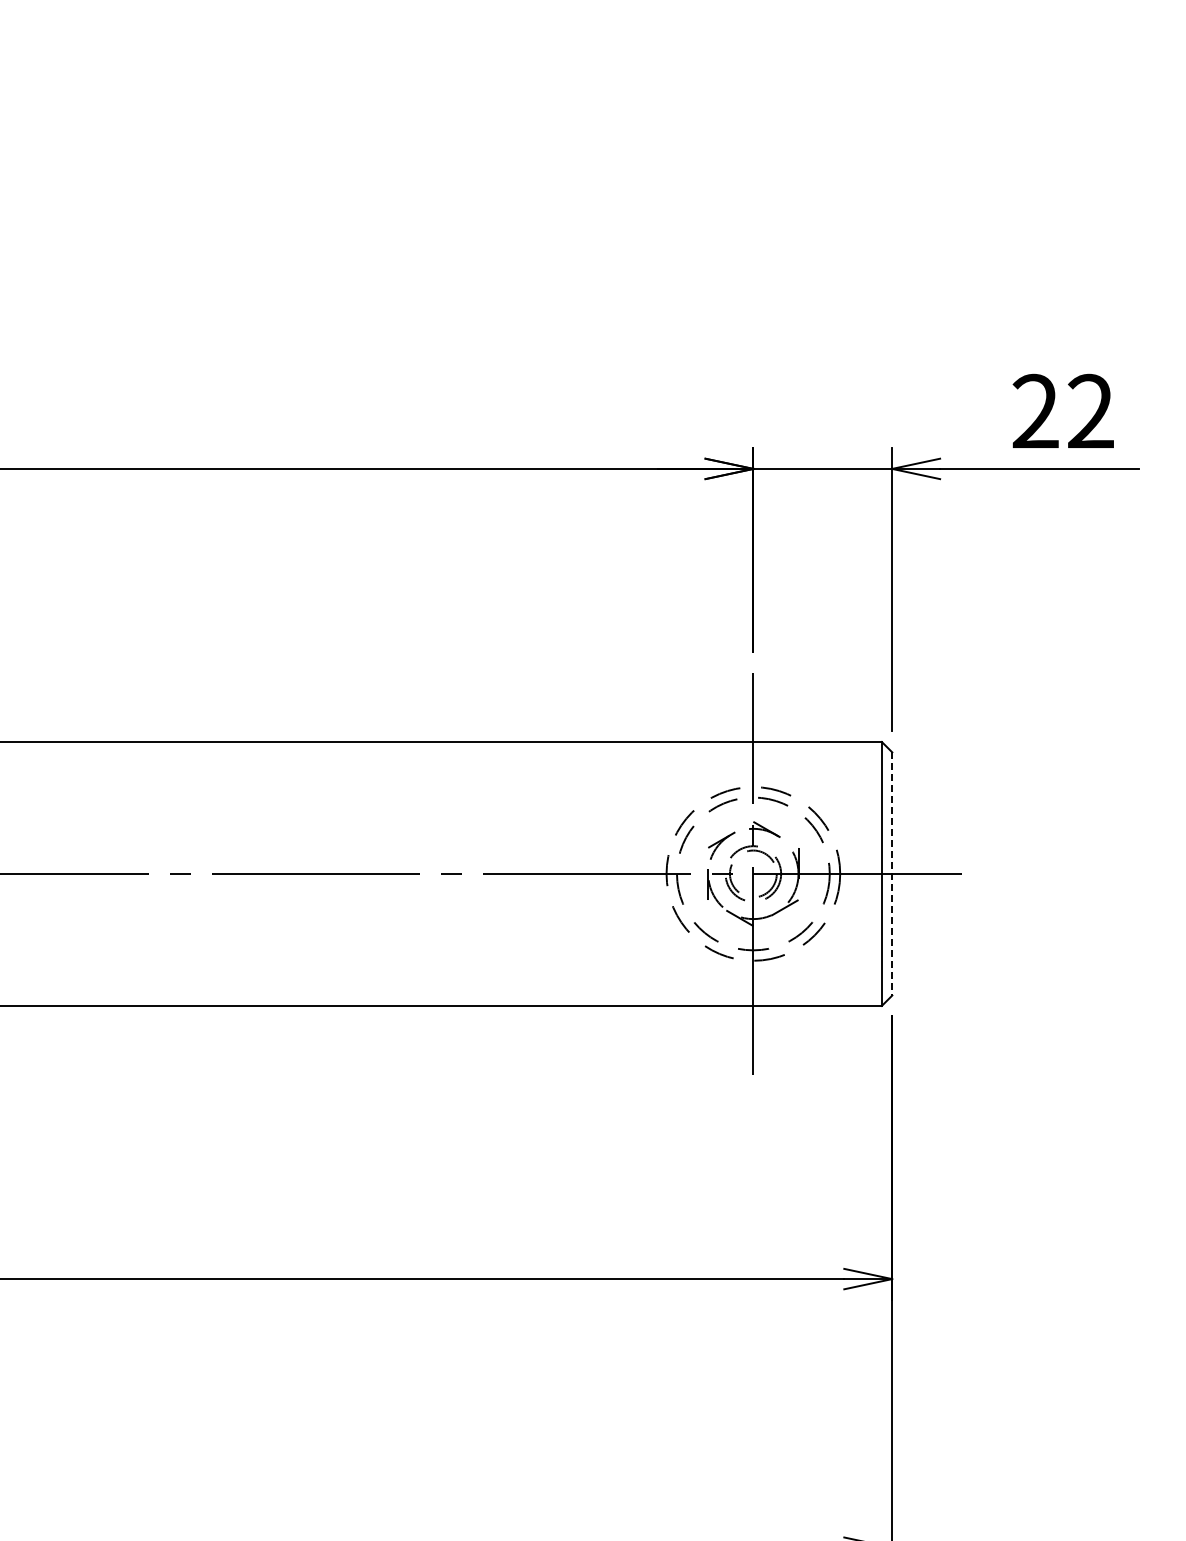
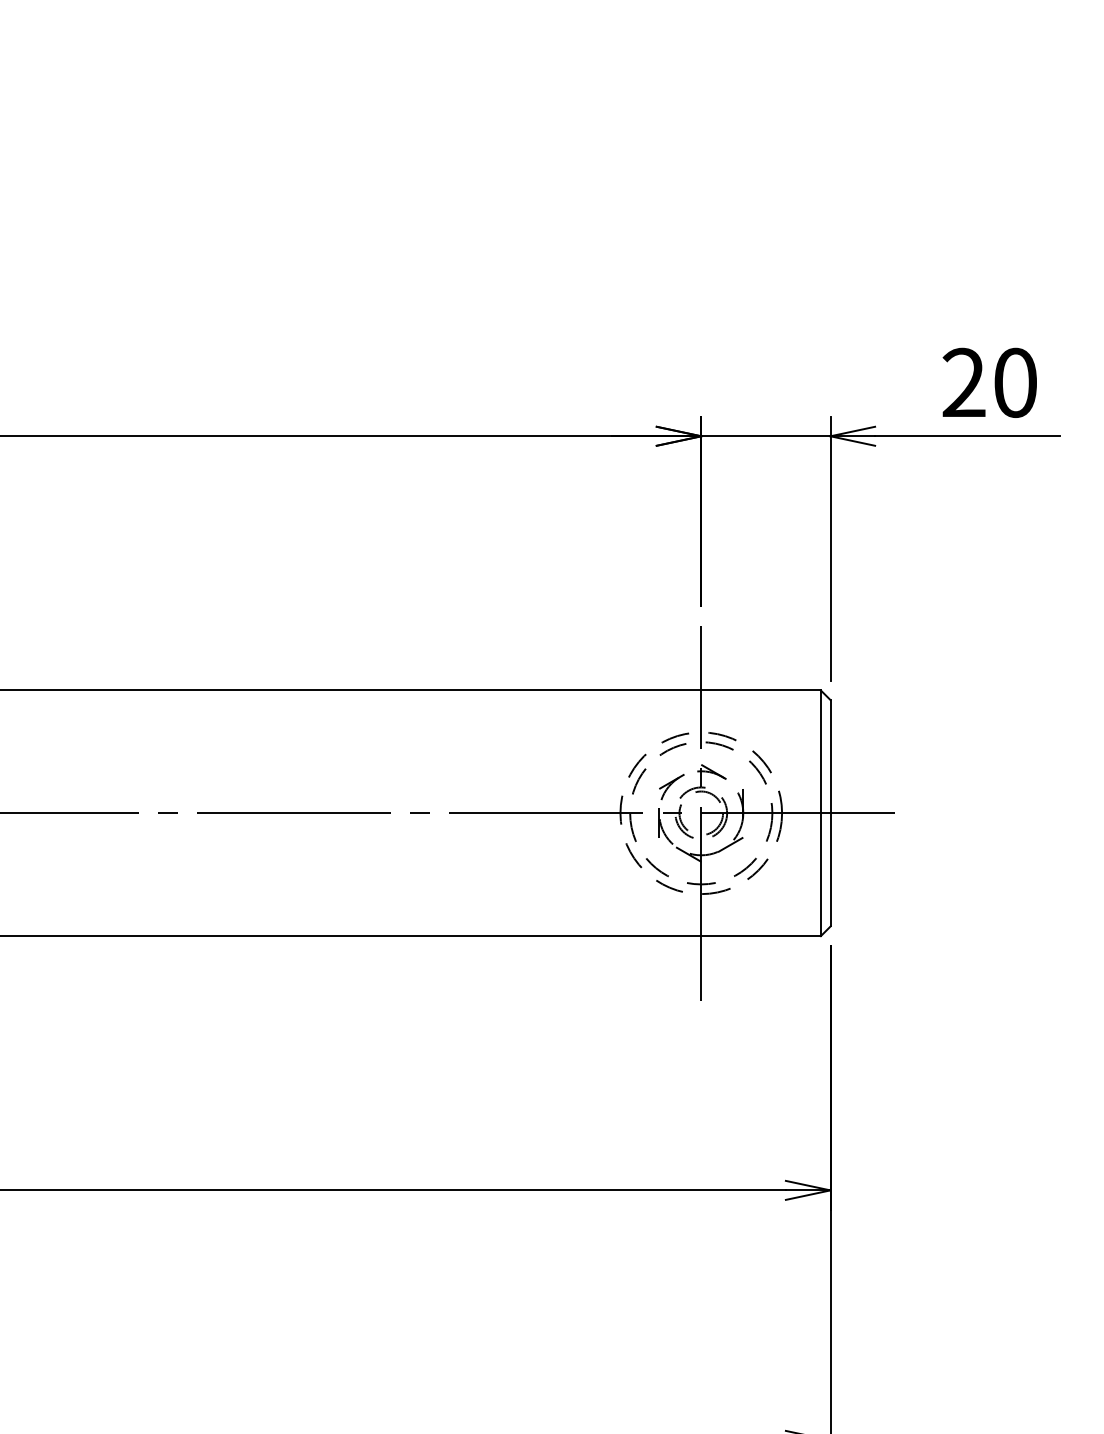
text: (1090, 411) -> (1015, 382), 22 -> 20
line: (892, 873) -> (830, 812), dashed -> solid

